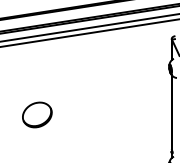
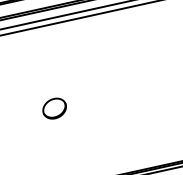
part: (37, 114) -> (54, 108), size x0.7

